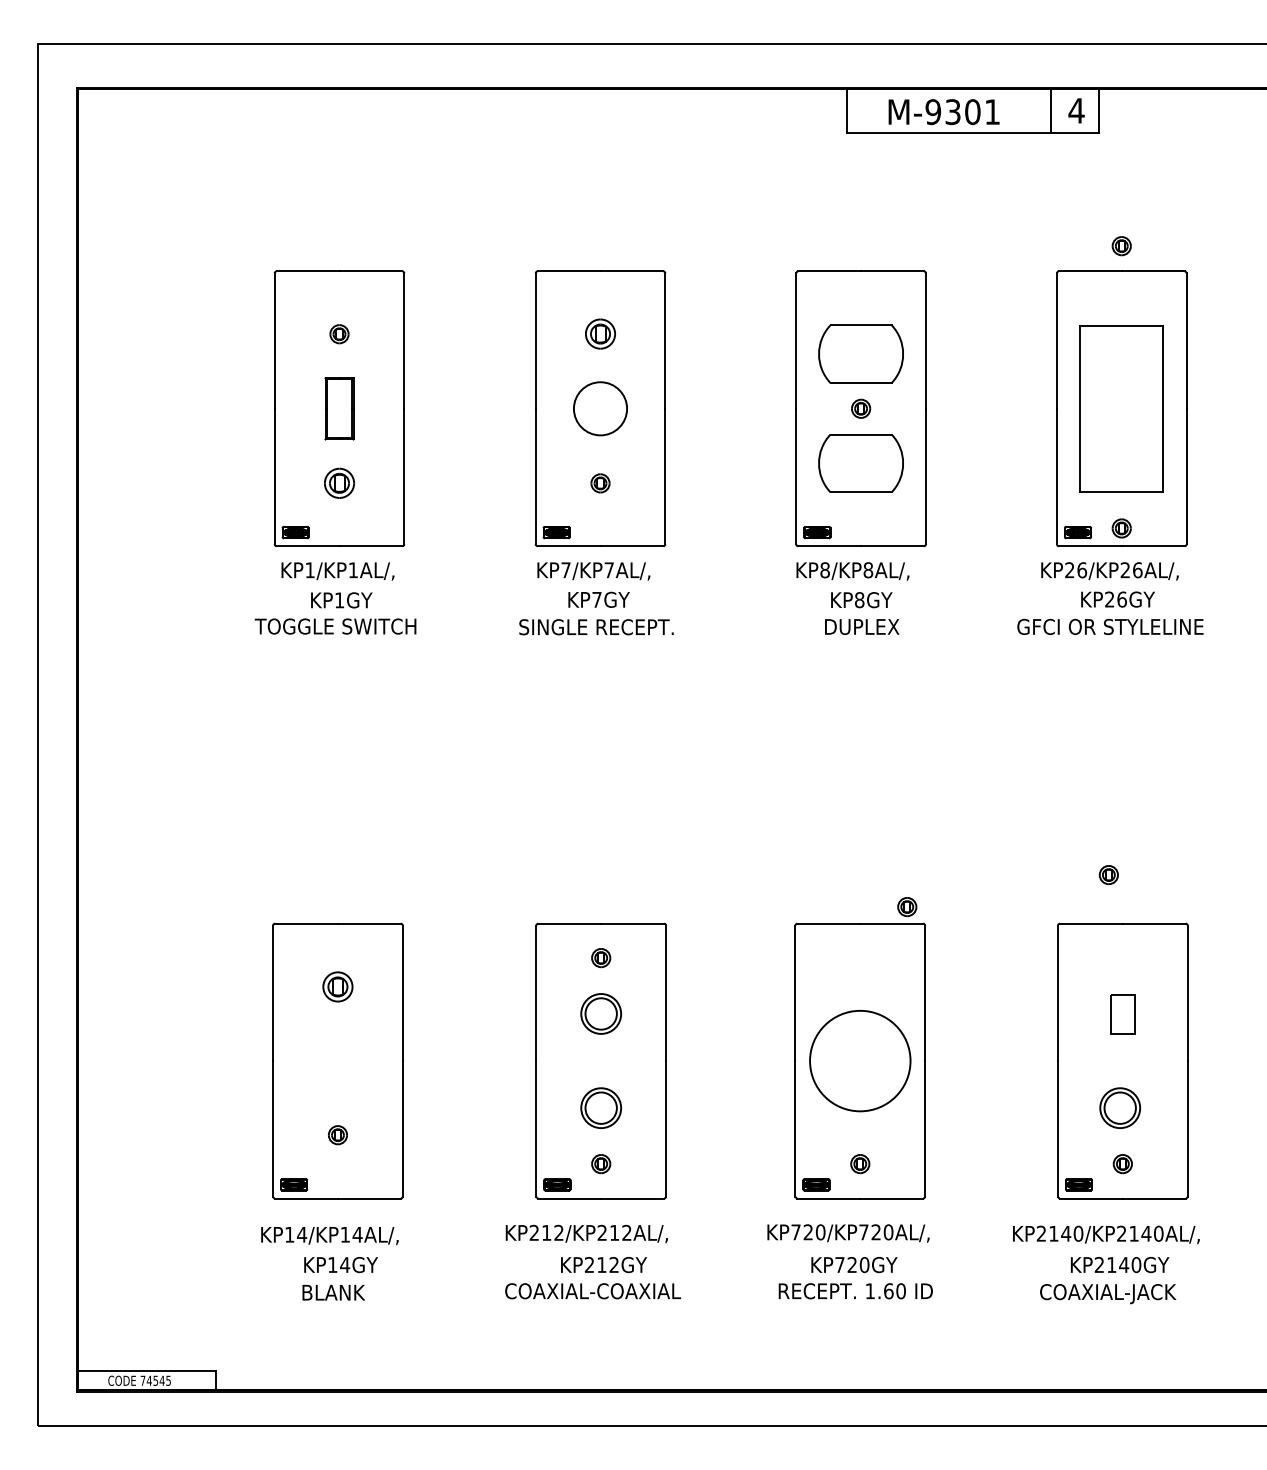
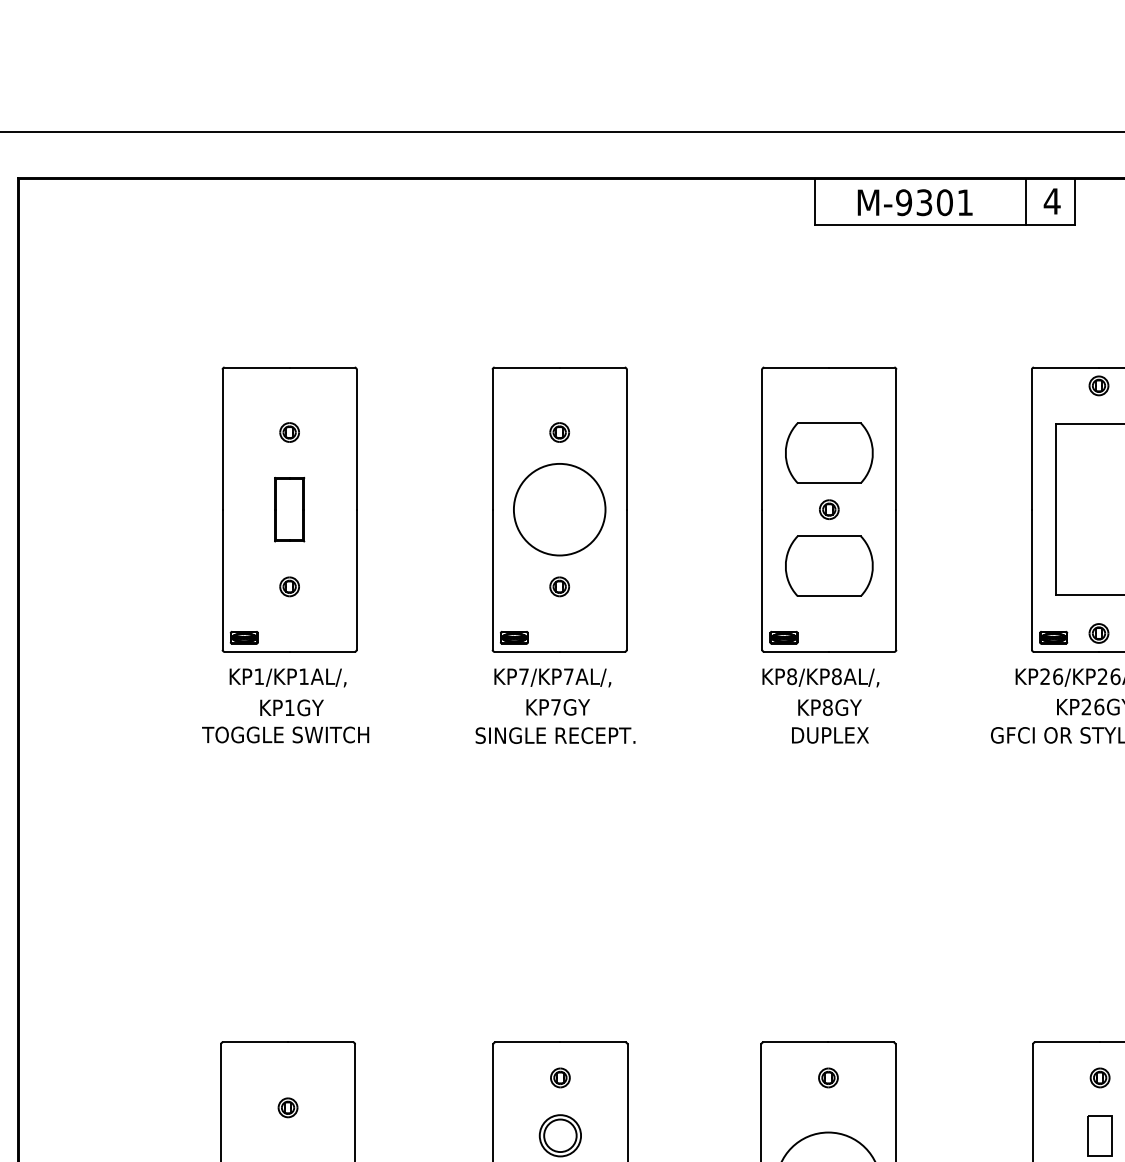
part: (1121, 246) -> (1098, 386), moved
part: (600, 334) -> (559, 432), size x0.62
circle: (600, 408) -> (559, 509), size x1.67
part: (339, 483) -> (289, 586), size x0.62
part: (1108, 875) -> (1099, 1078), moved
part: (907, 907) -> (828, 1078), moved
part: (337, 986) -> (287, 1107), size x0.62

